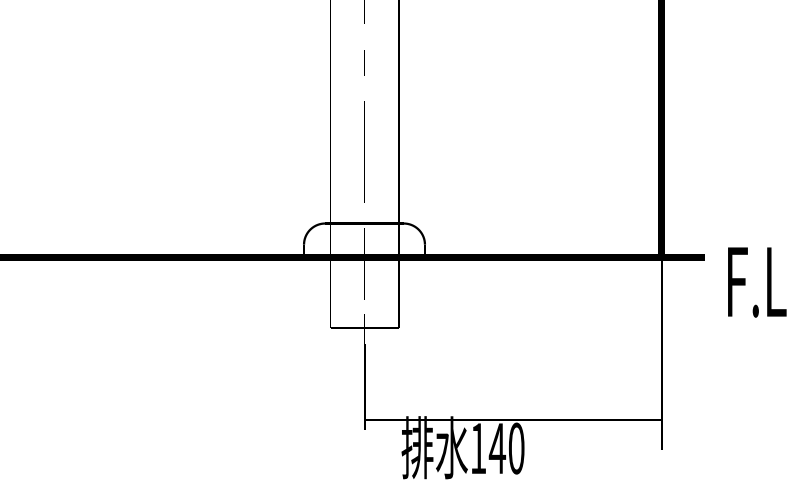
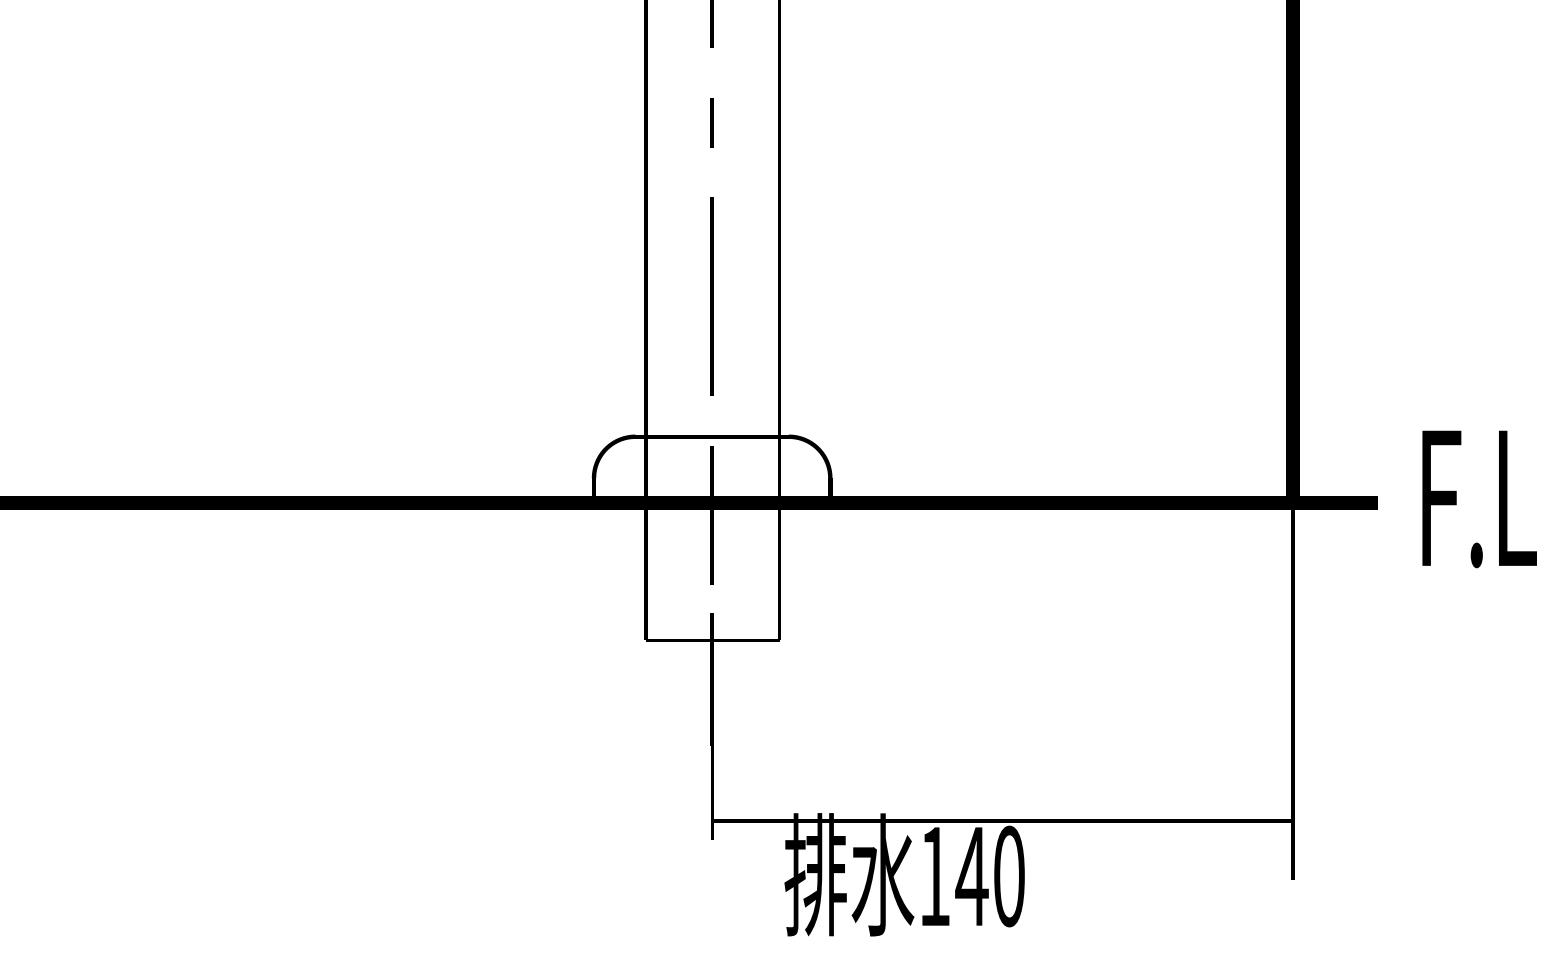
text: (757, 282) -> (1480, 499), moved

